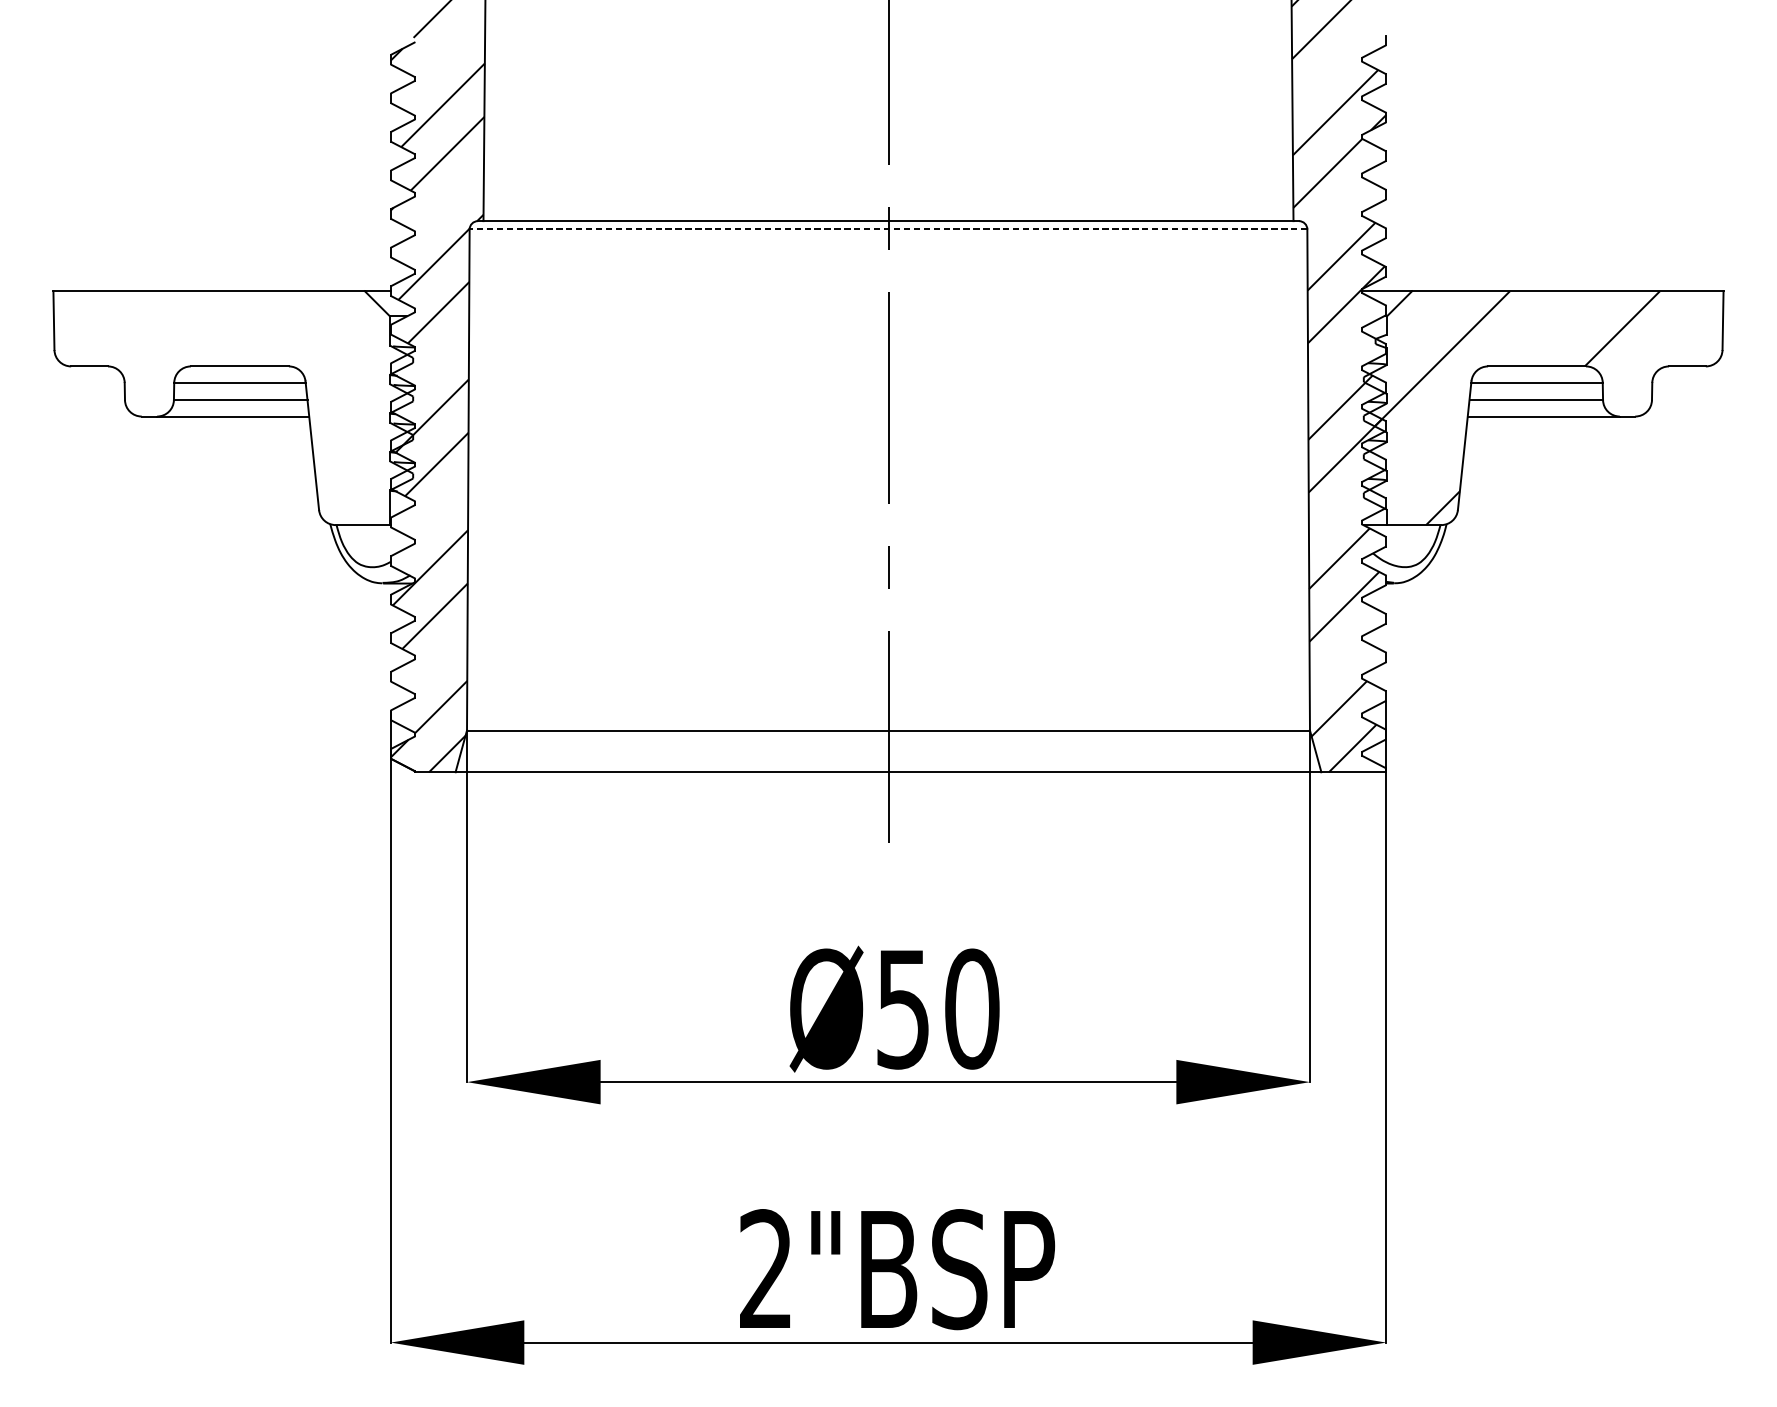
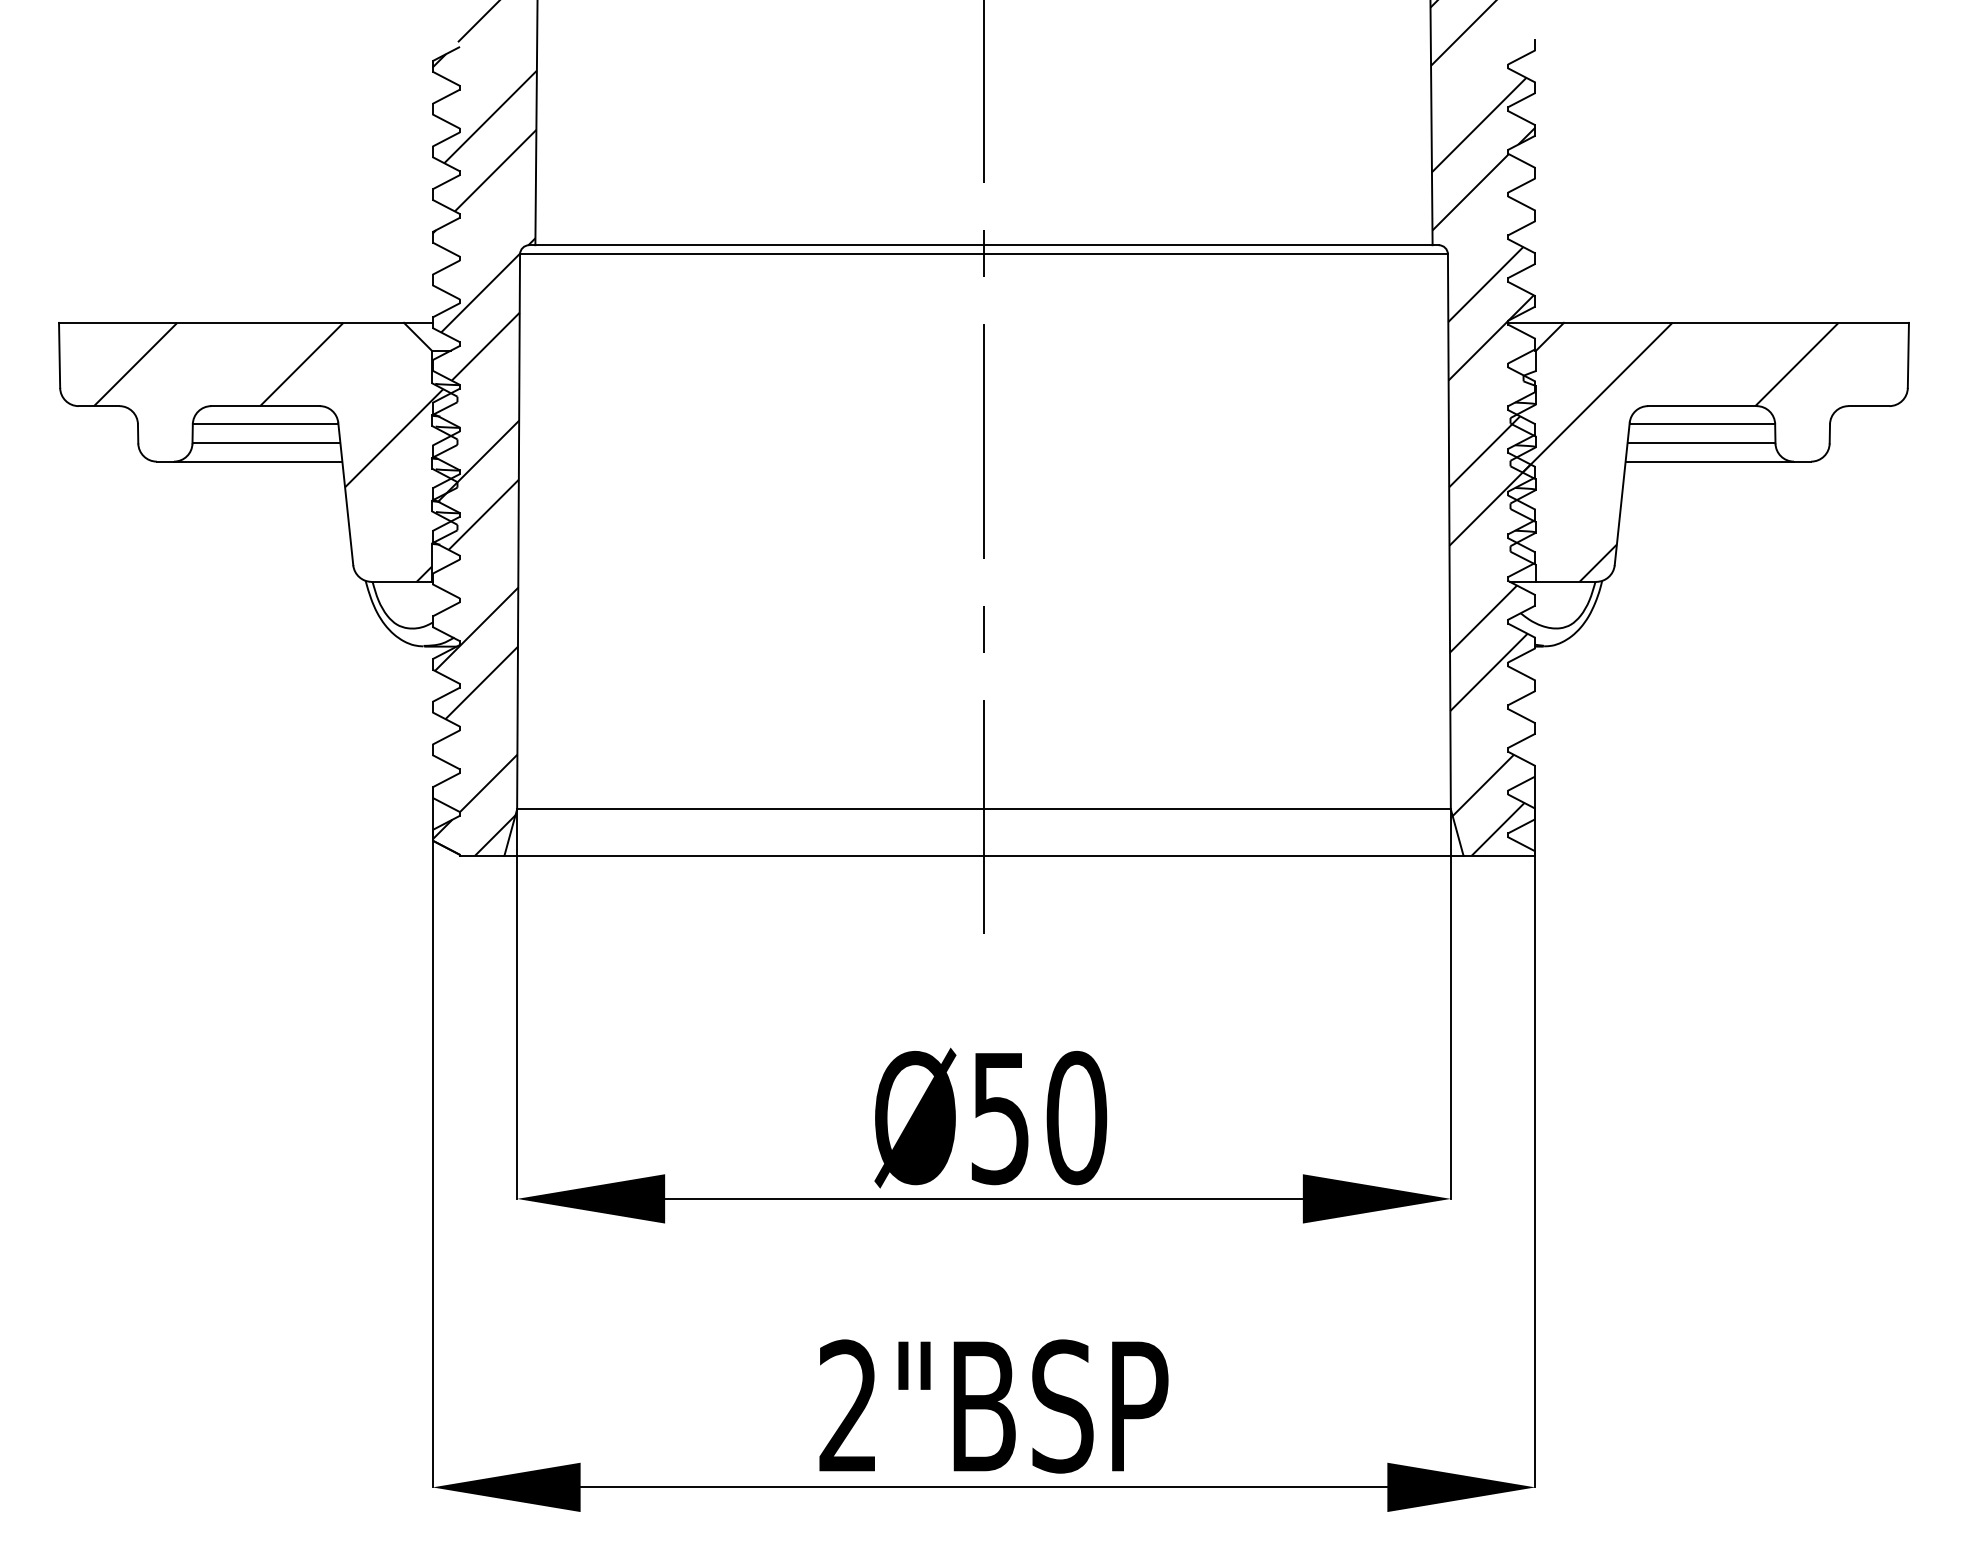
line: (888, 229) -> (983, 254), dashed -> solid
hatch: (242, 407) -> (268, 451), added

